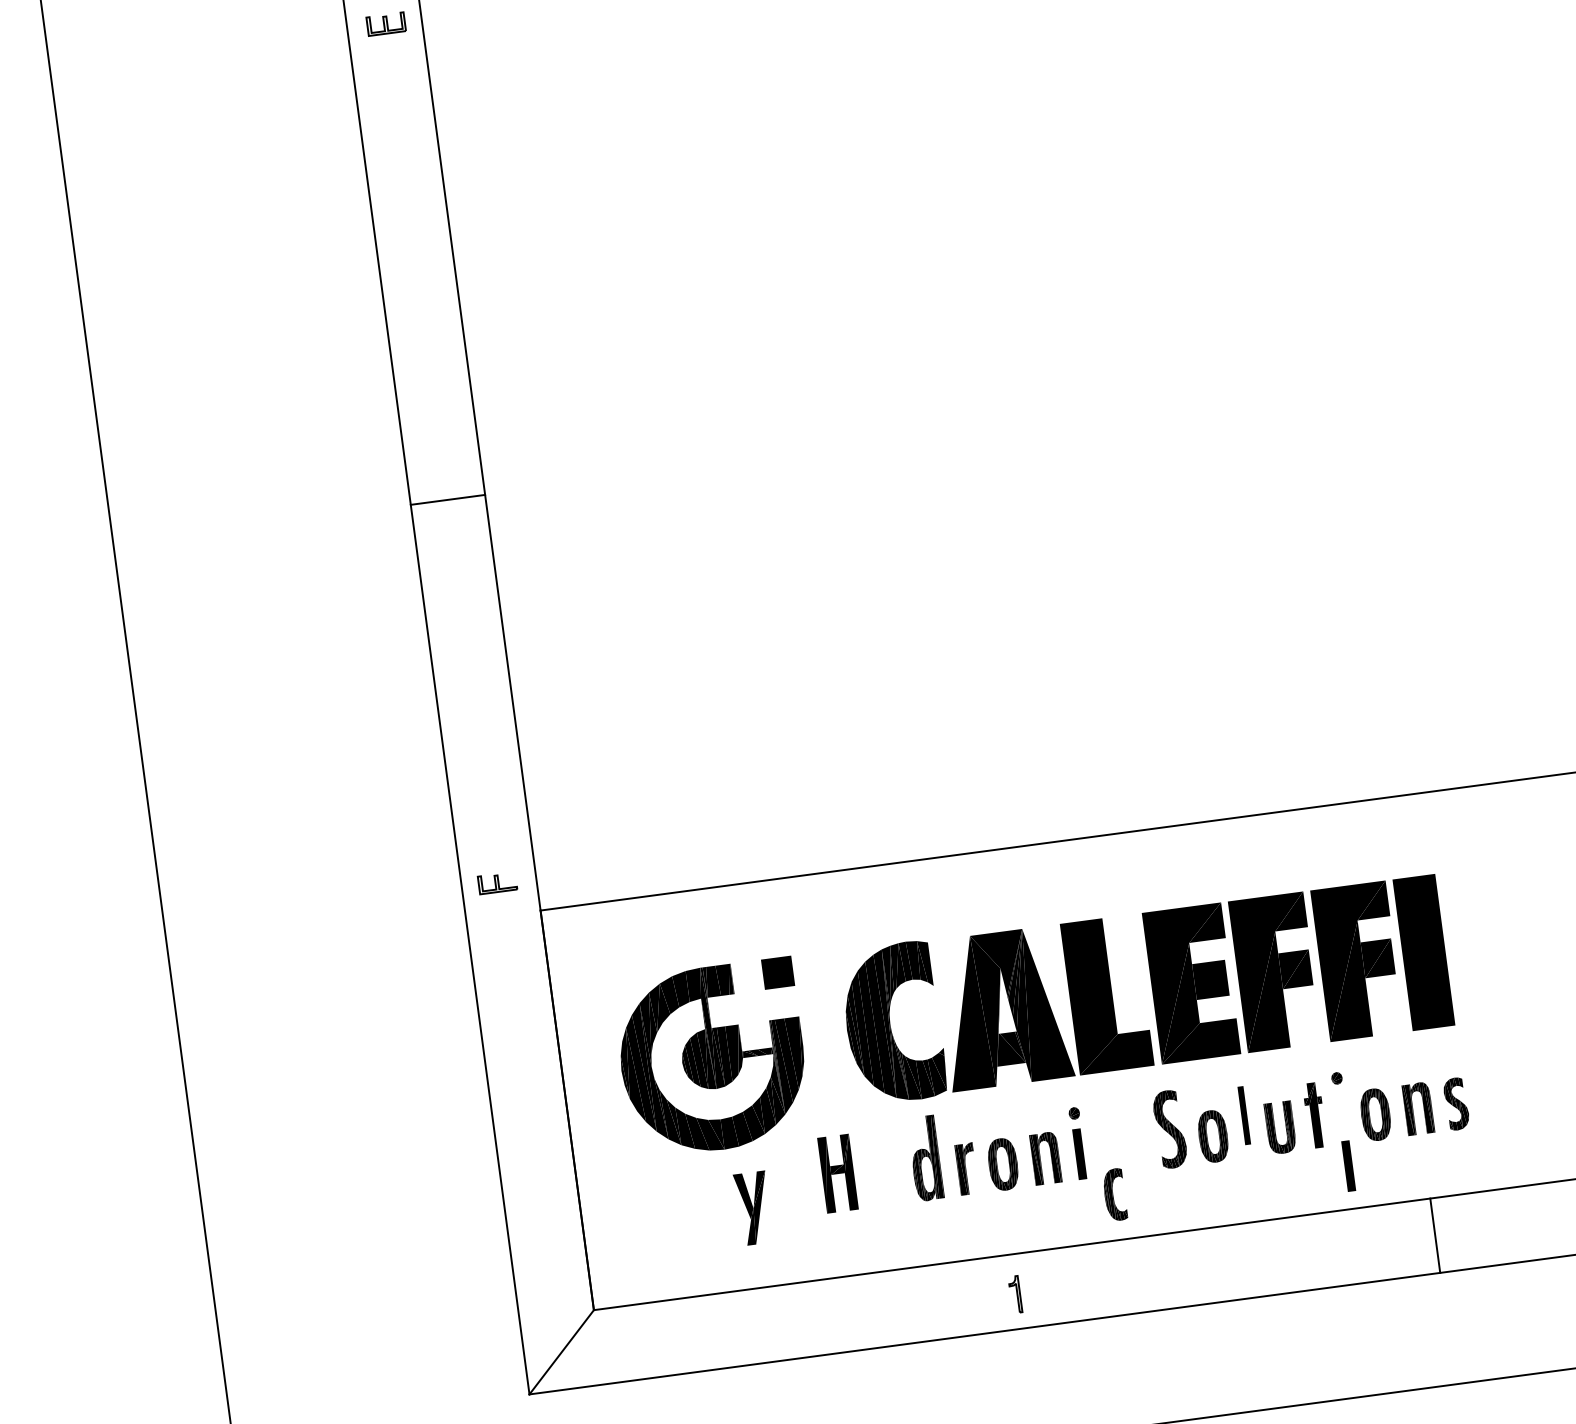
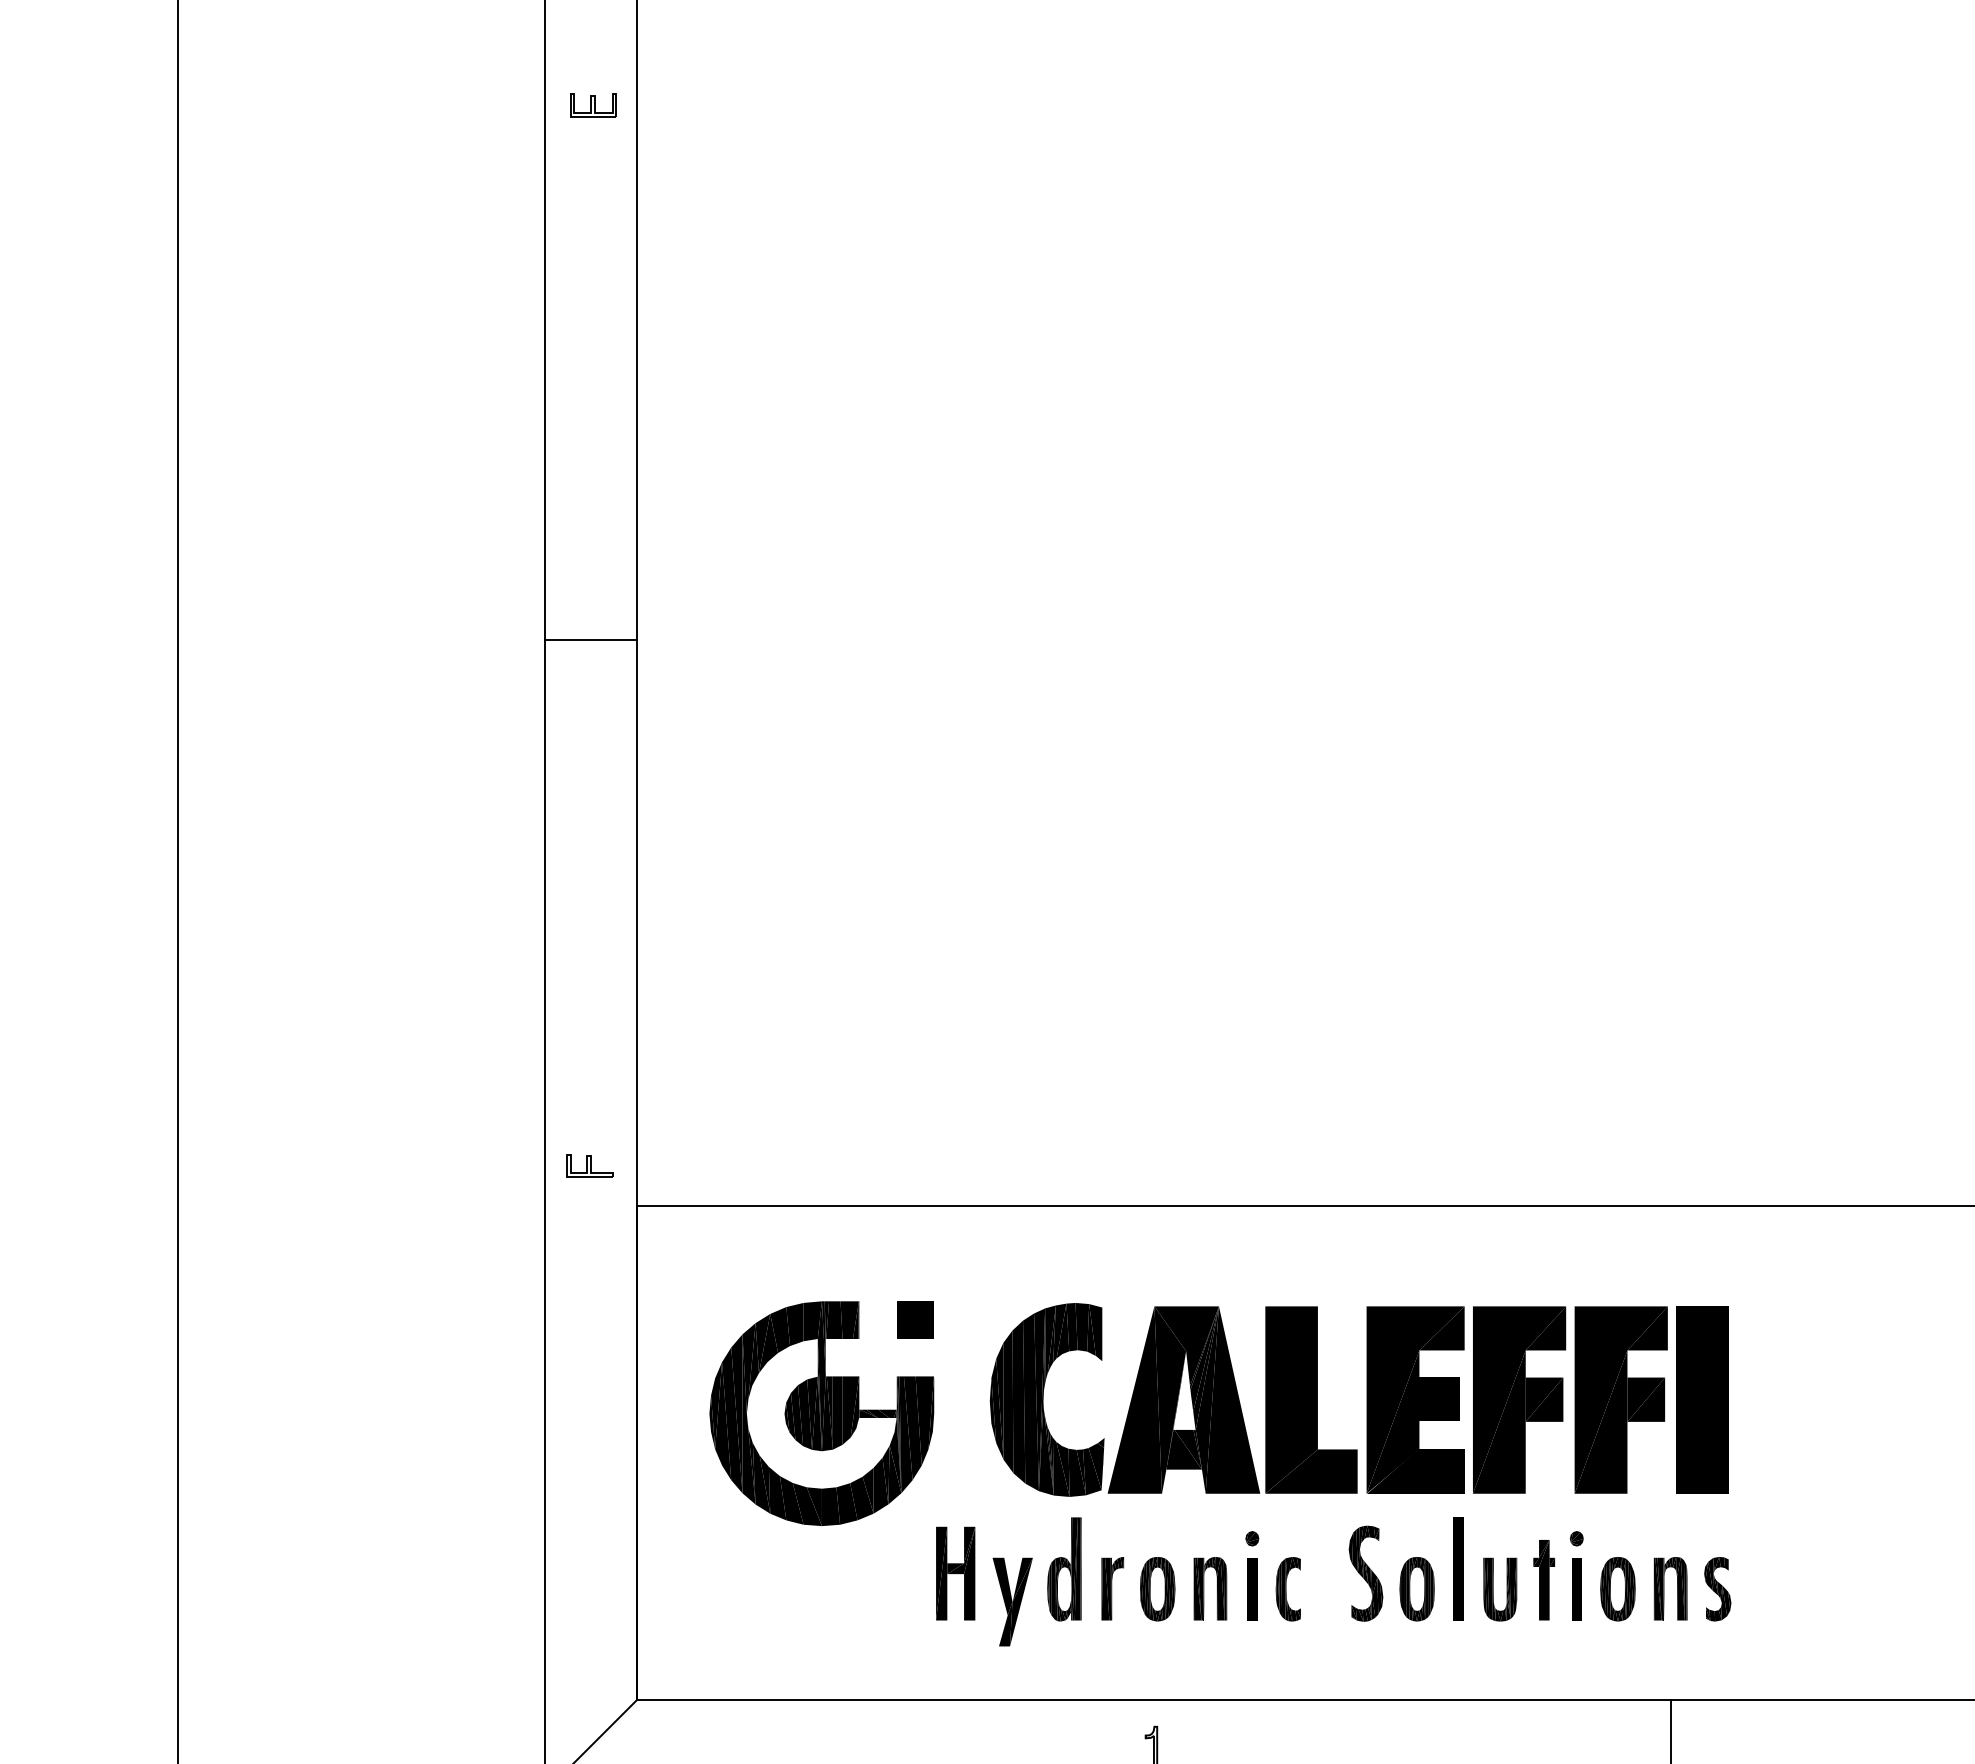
line: (448, 499) -> (591, 639), moved
part: (1244, 1115) -> (1458, 1568), size x1.43
part: (1348, 1166) -> (1576, 1589), moved
part: (1114, 1195) -> (1287, 1589), moved
part: (753, 1207) -> (1012, 1601), moved

